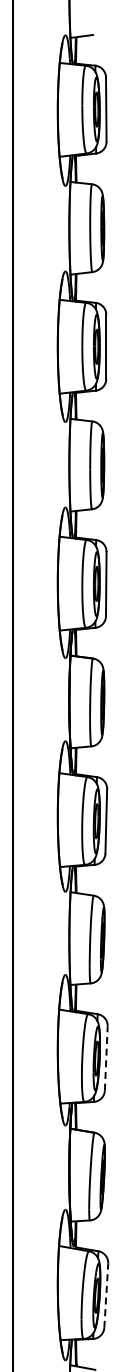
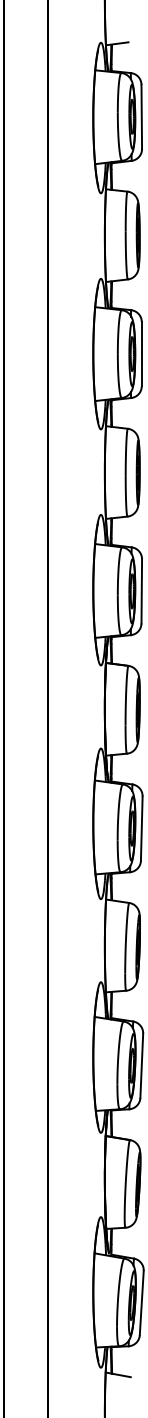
line: (106, 1058) -> (141, 1065), dashed -> solid
line: (106, 1295) -> (141, 1302), dashed -> solid

